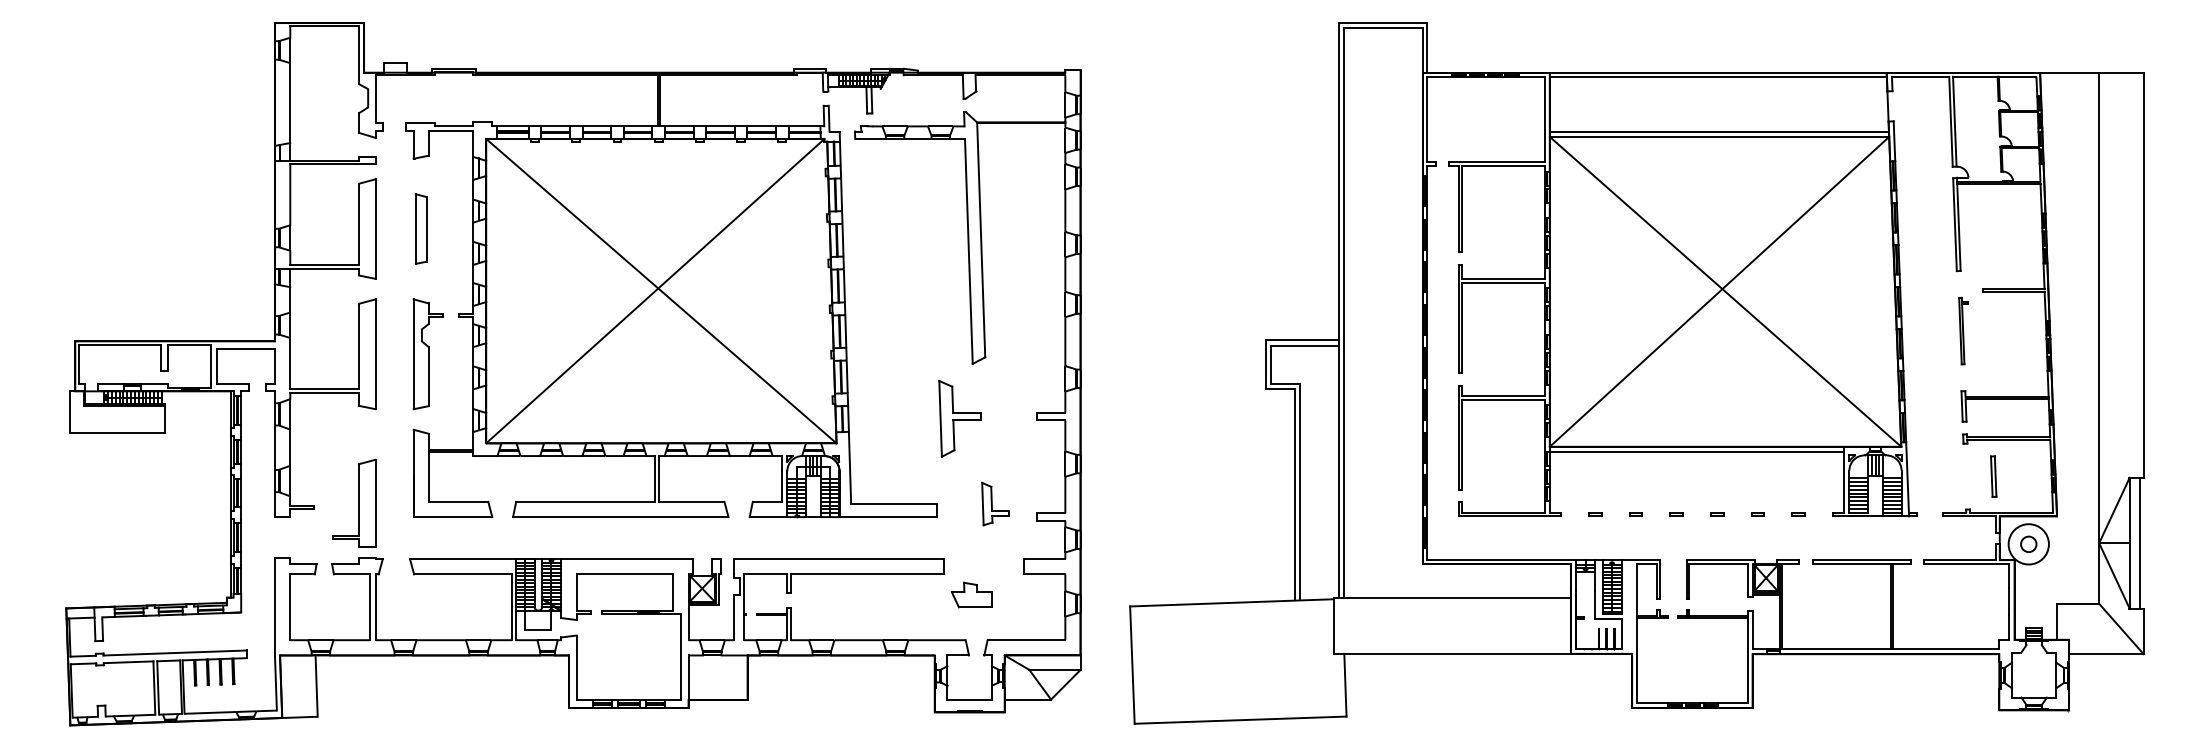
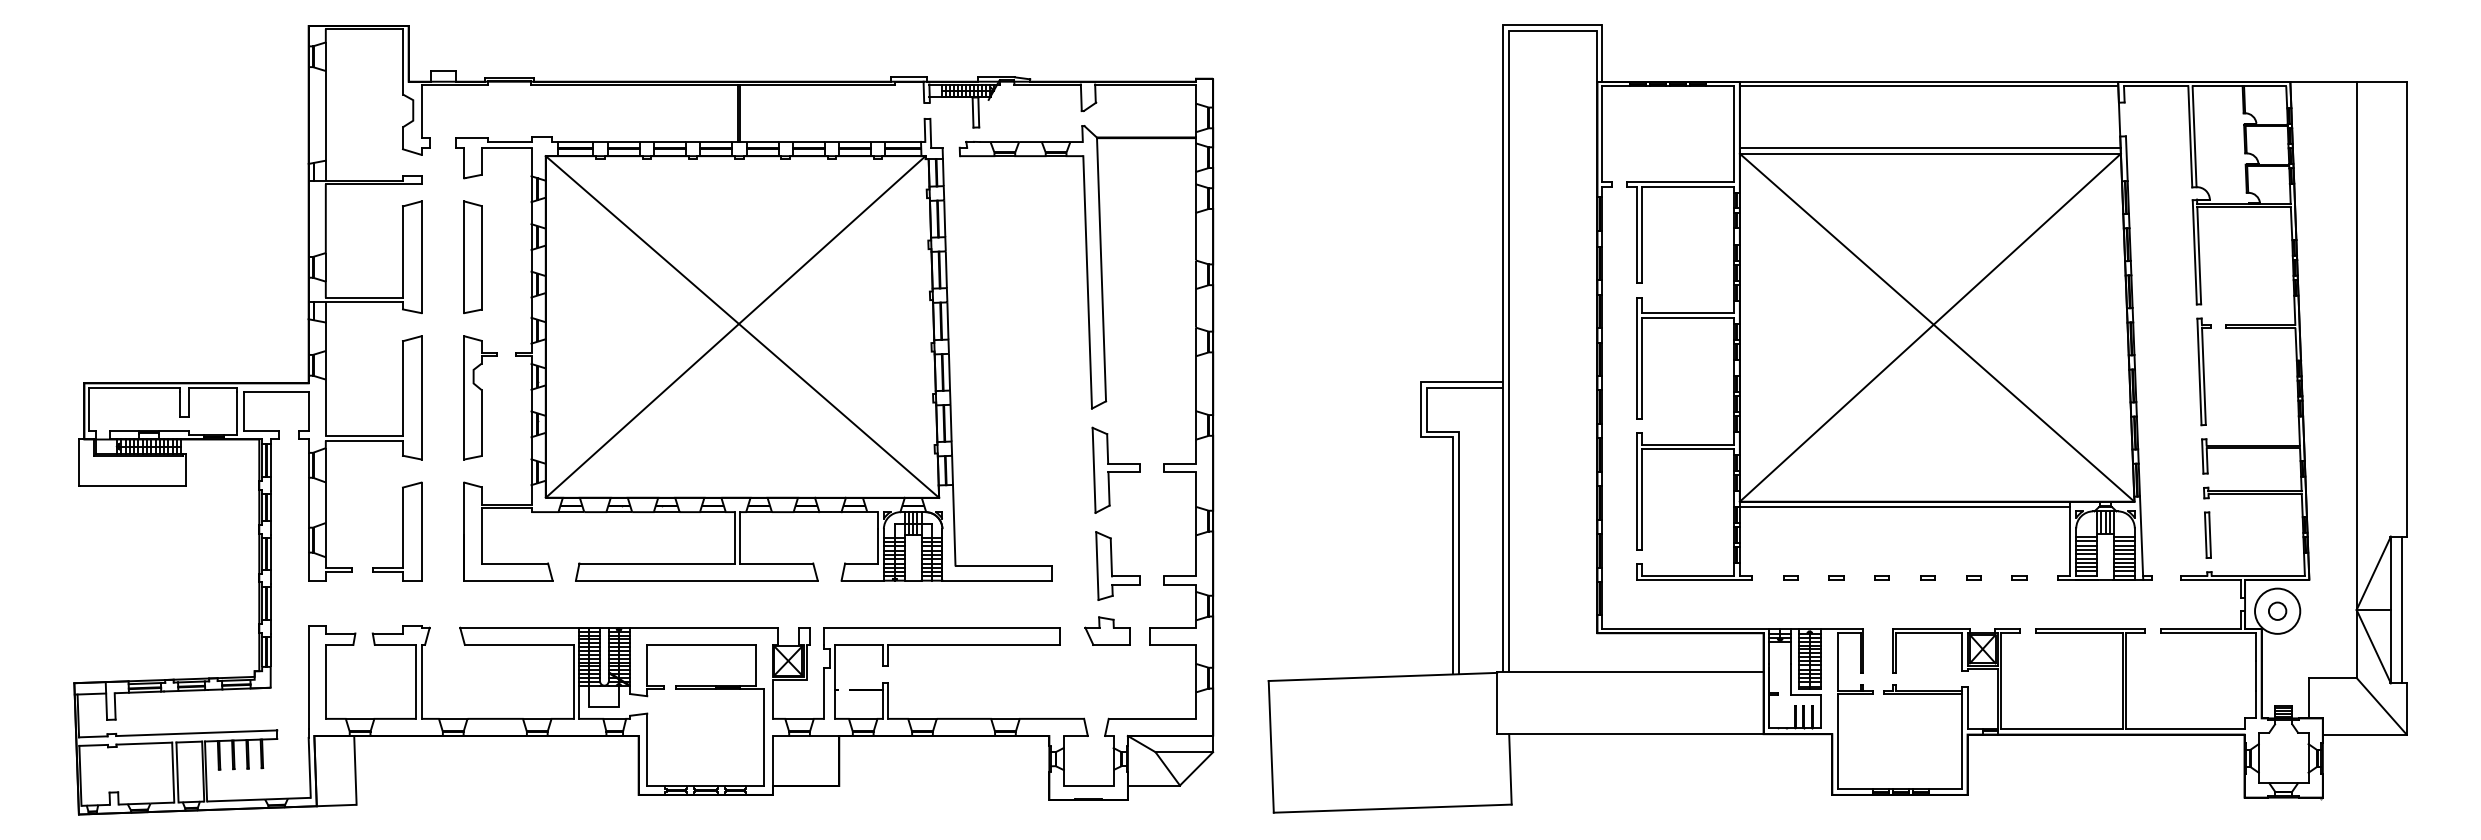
part: (420, 228) -> (472, 256), size x1.43
part: (1963, 330) -> (2204, 371), size x1.43
part: (959, 418) -> (1115, 469), moved
part: (1993, 476) -> (2207, 535), moved
part: (354, 502) -> (397, 530), moved
part: (995, 503) -> (1117, 565), size x1.43
part: (971, 594) -> (1107, 630), moved

